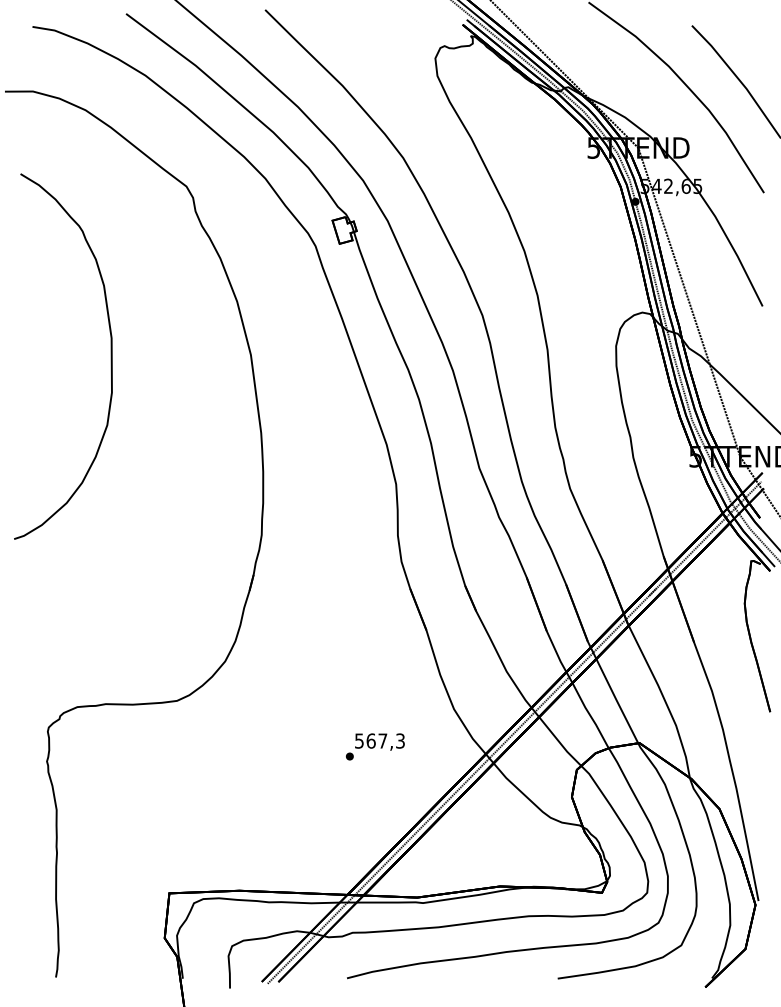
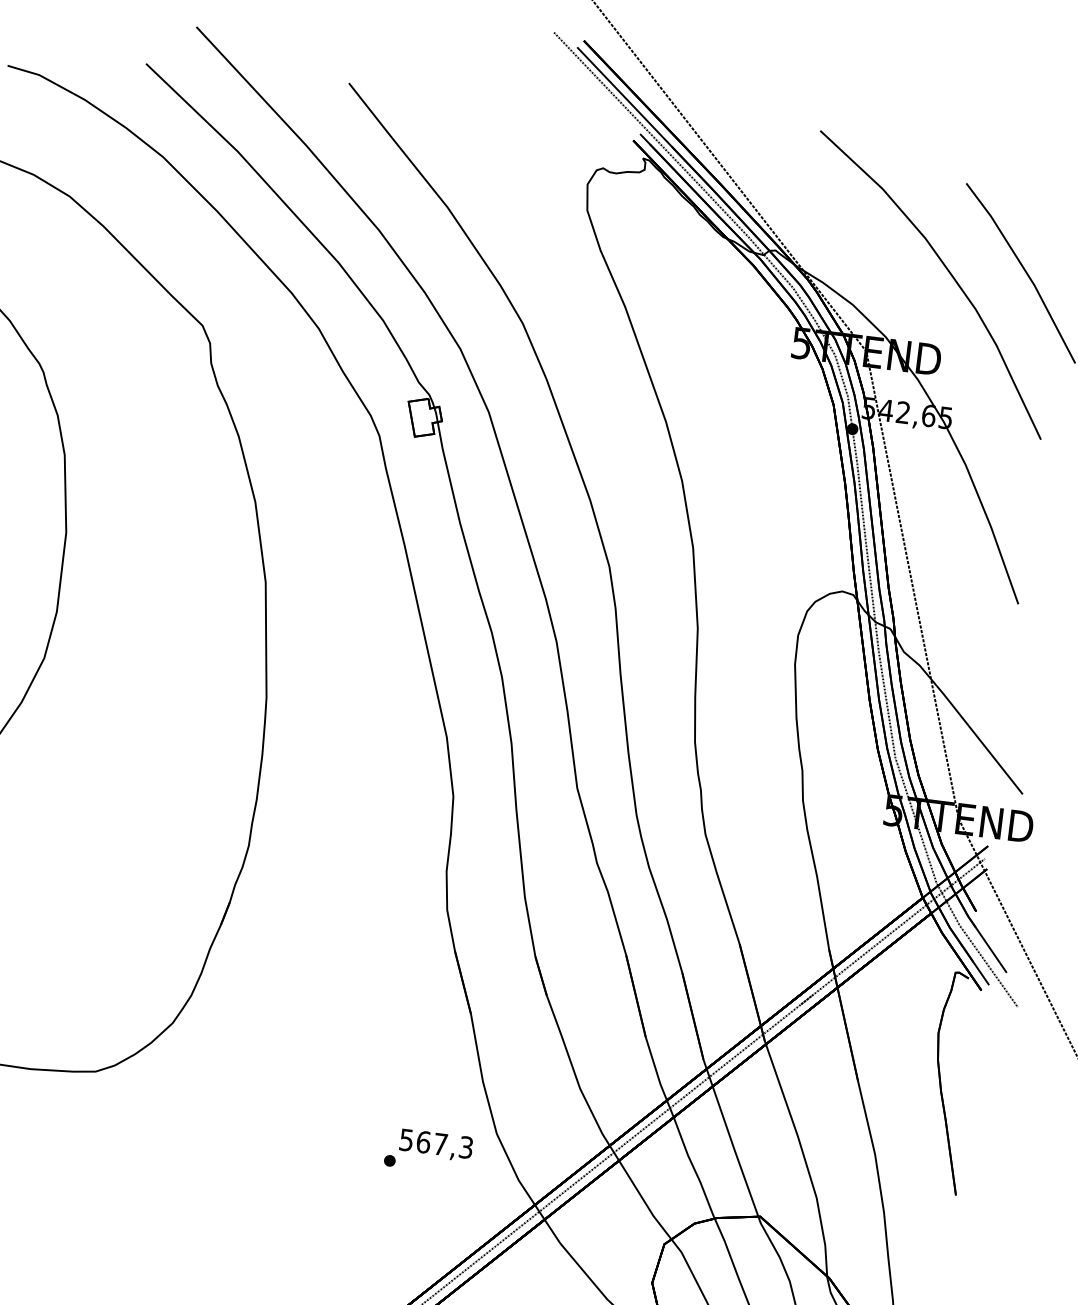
text: (375, 746) -> (428, 1150), moved

